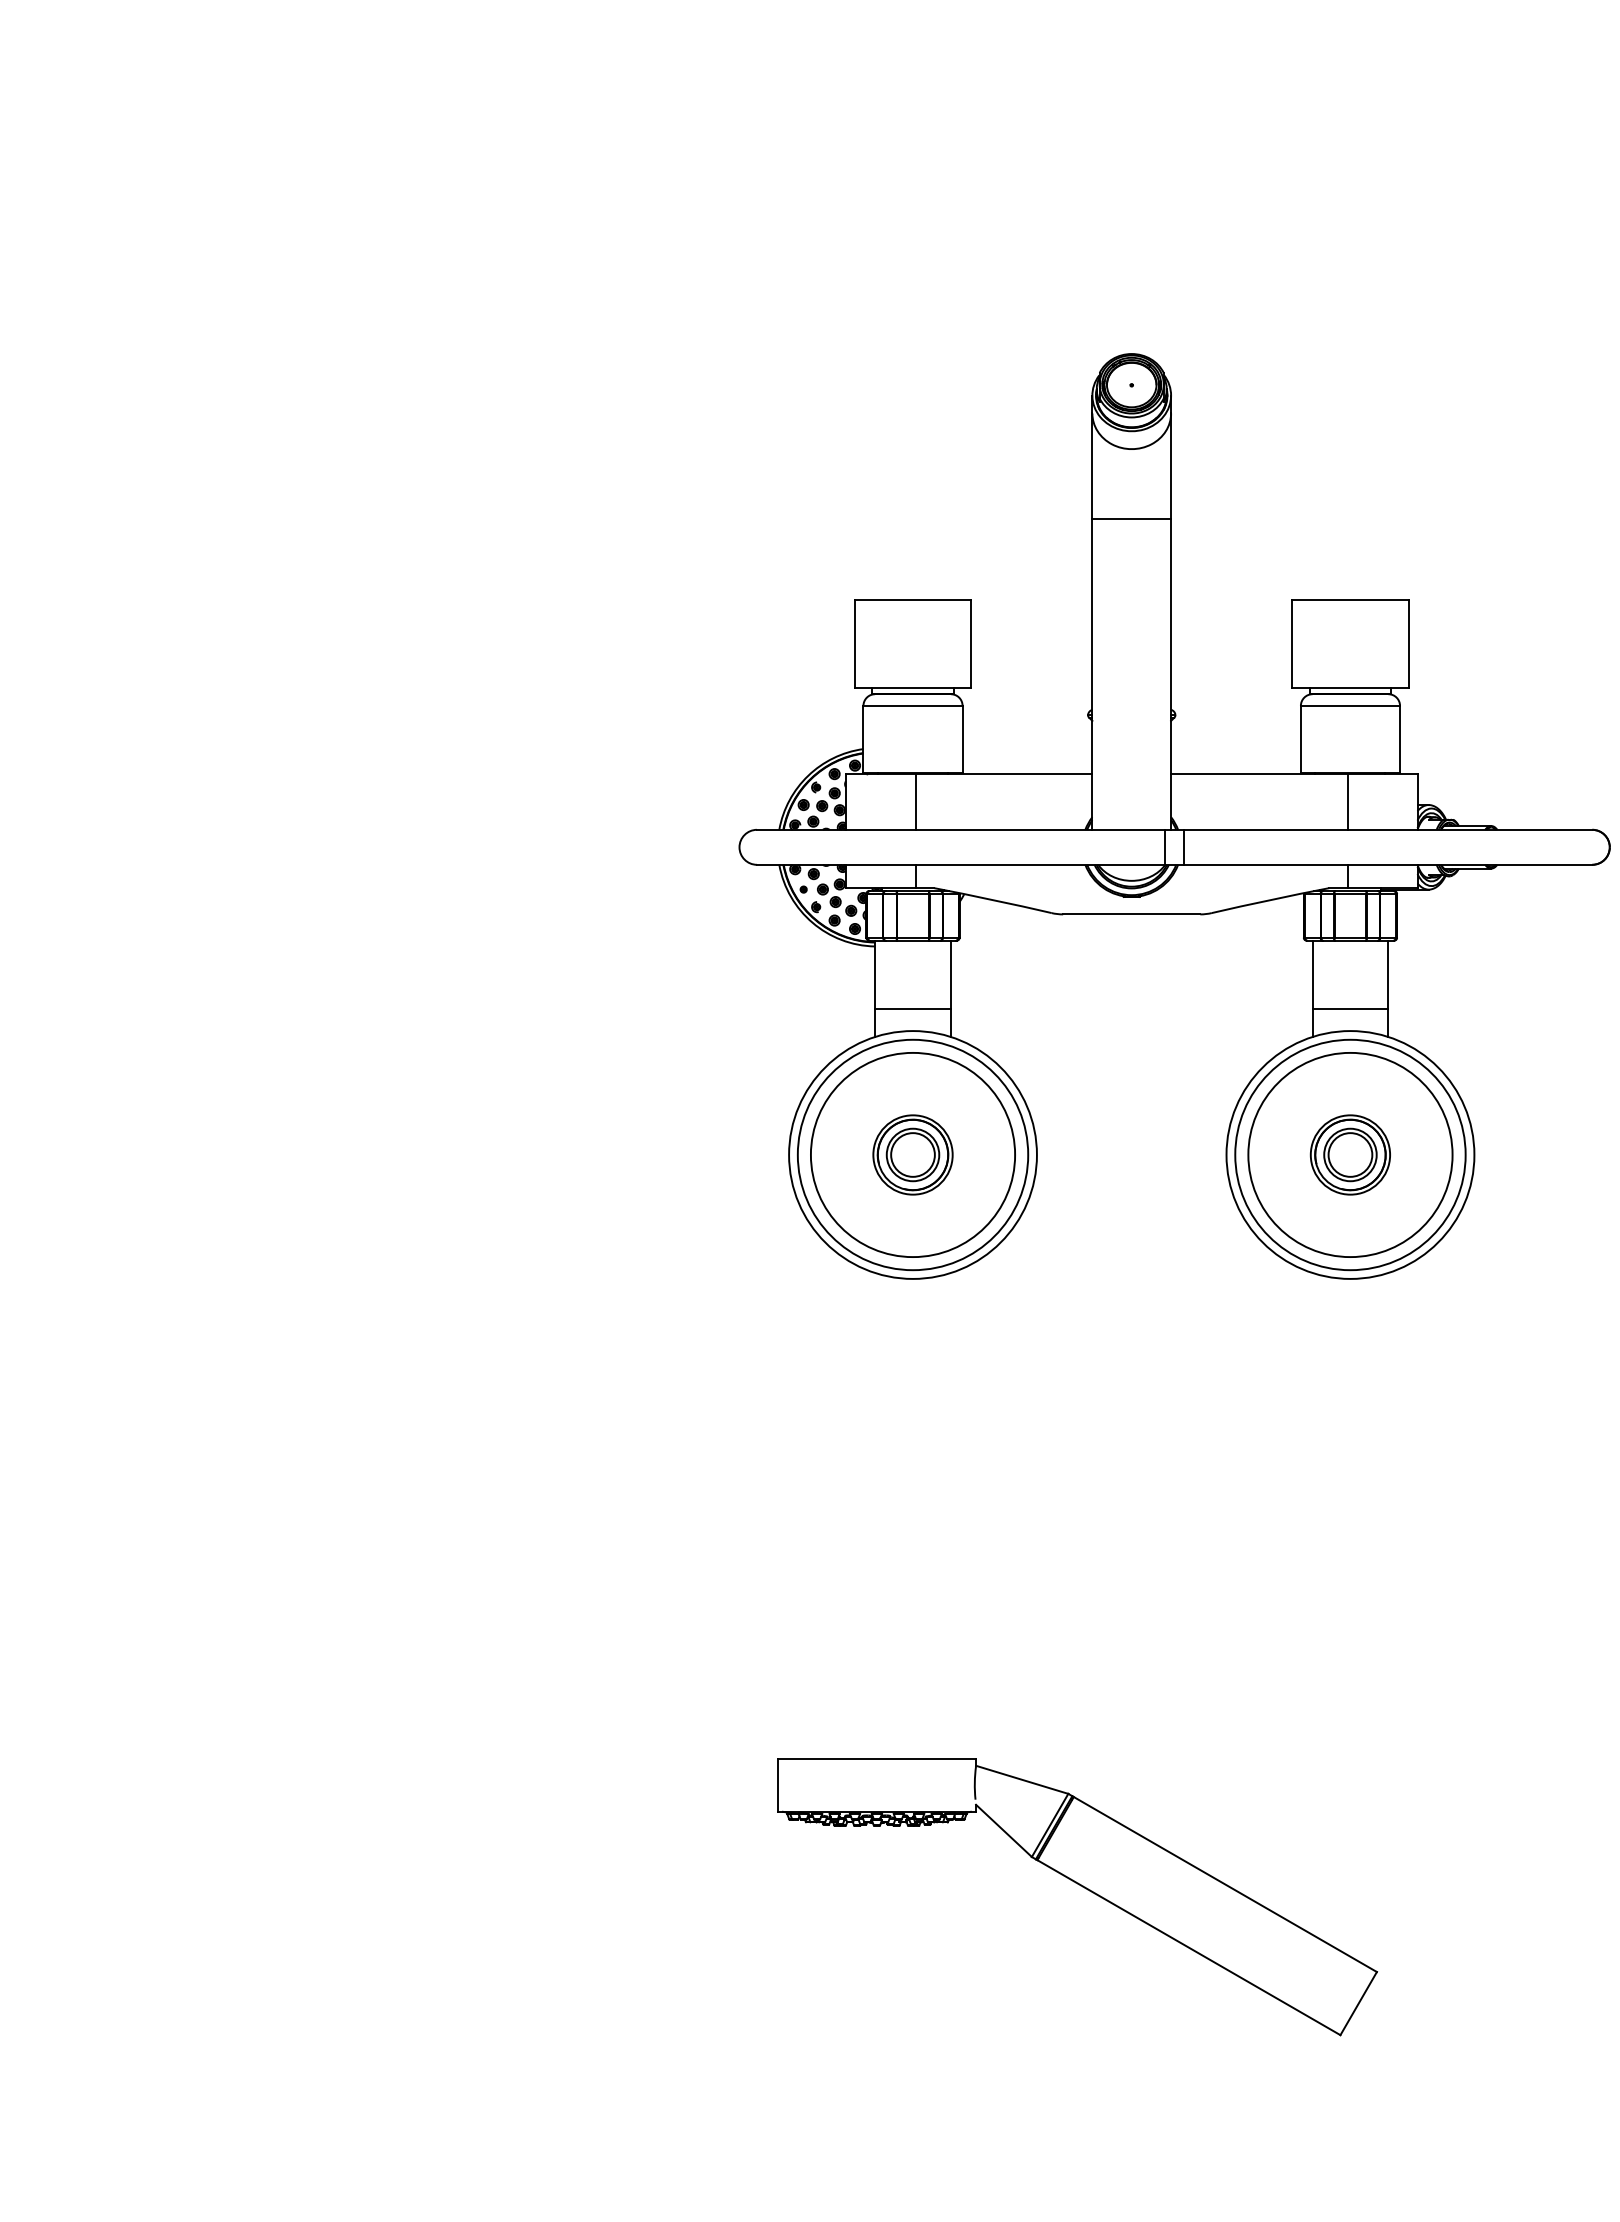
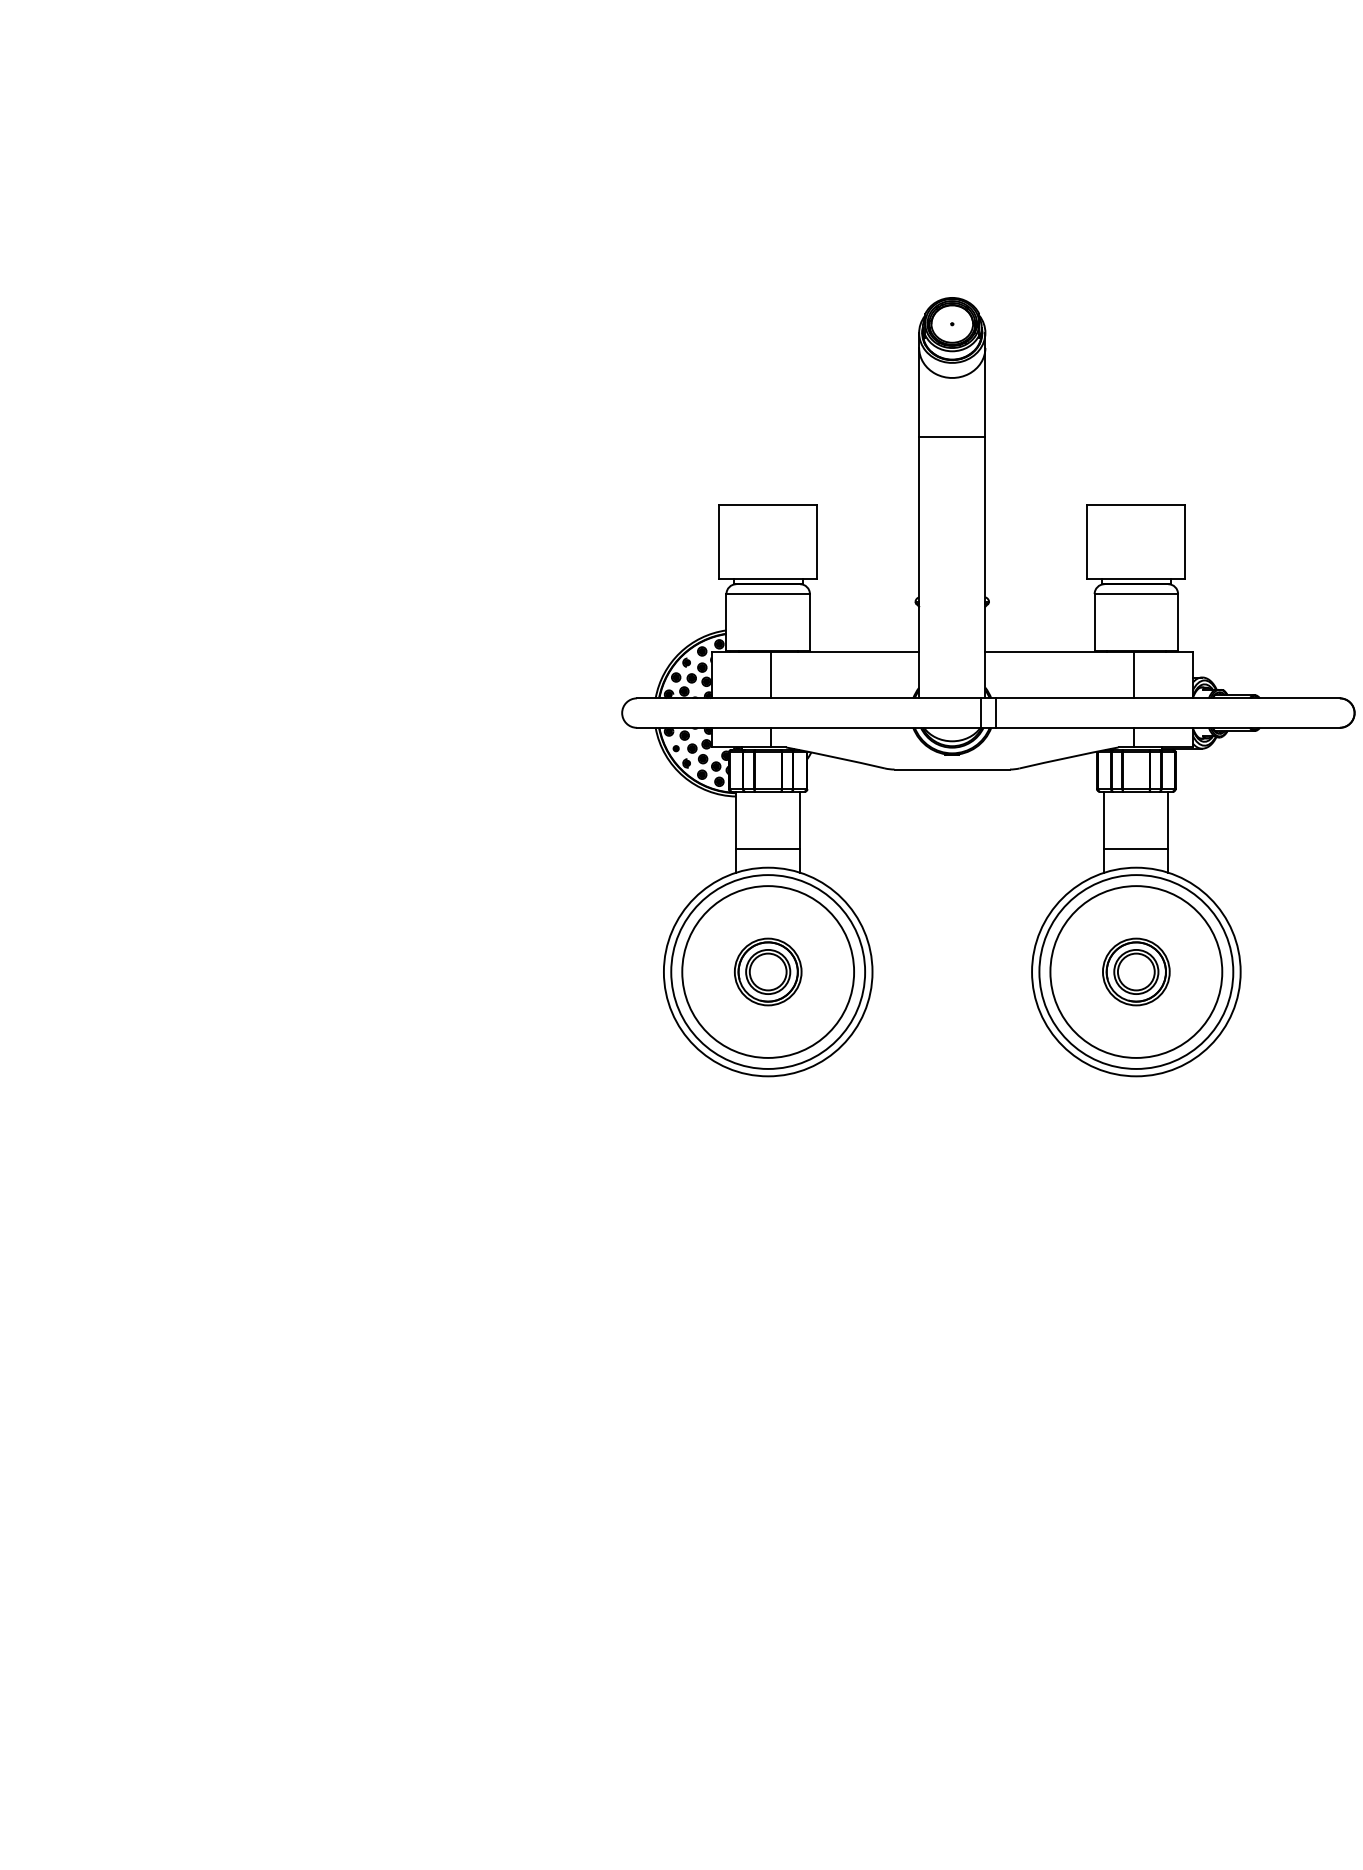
part: (1082, 1887) -> (910, 1588), removed

